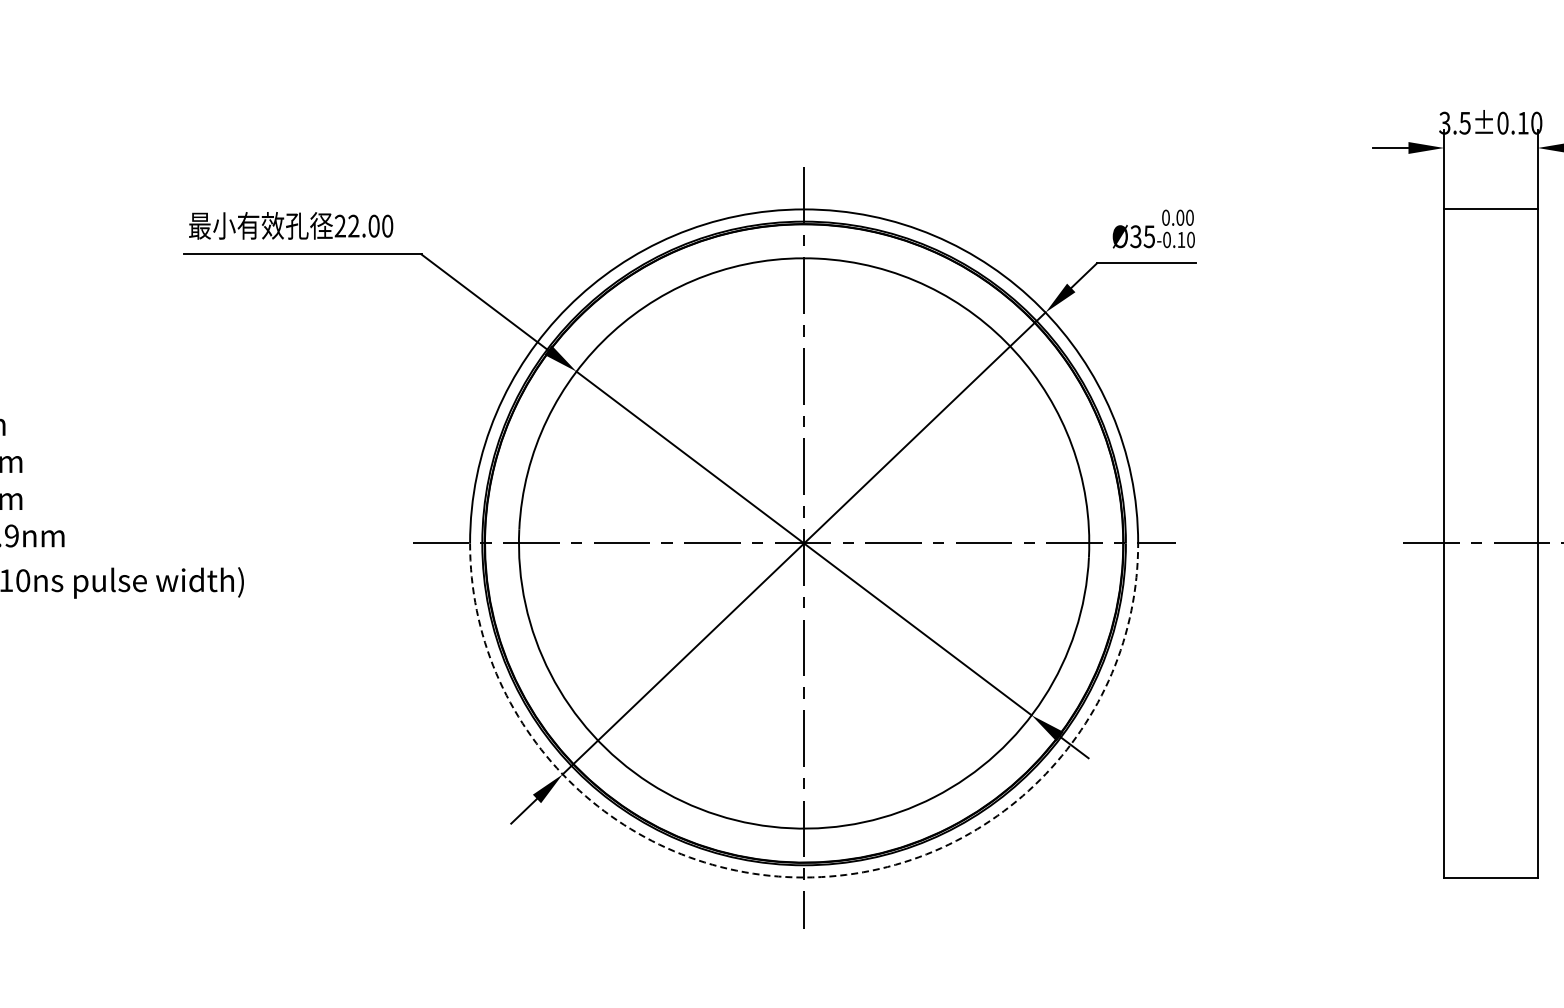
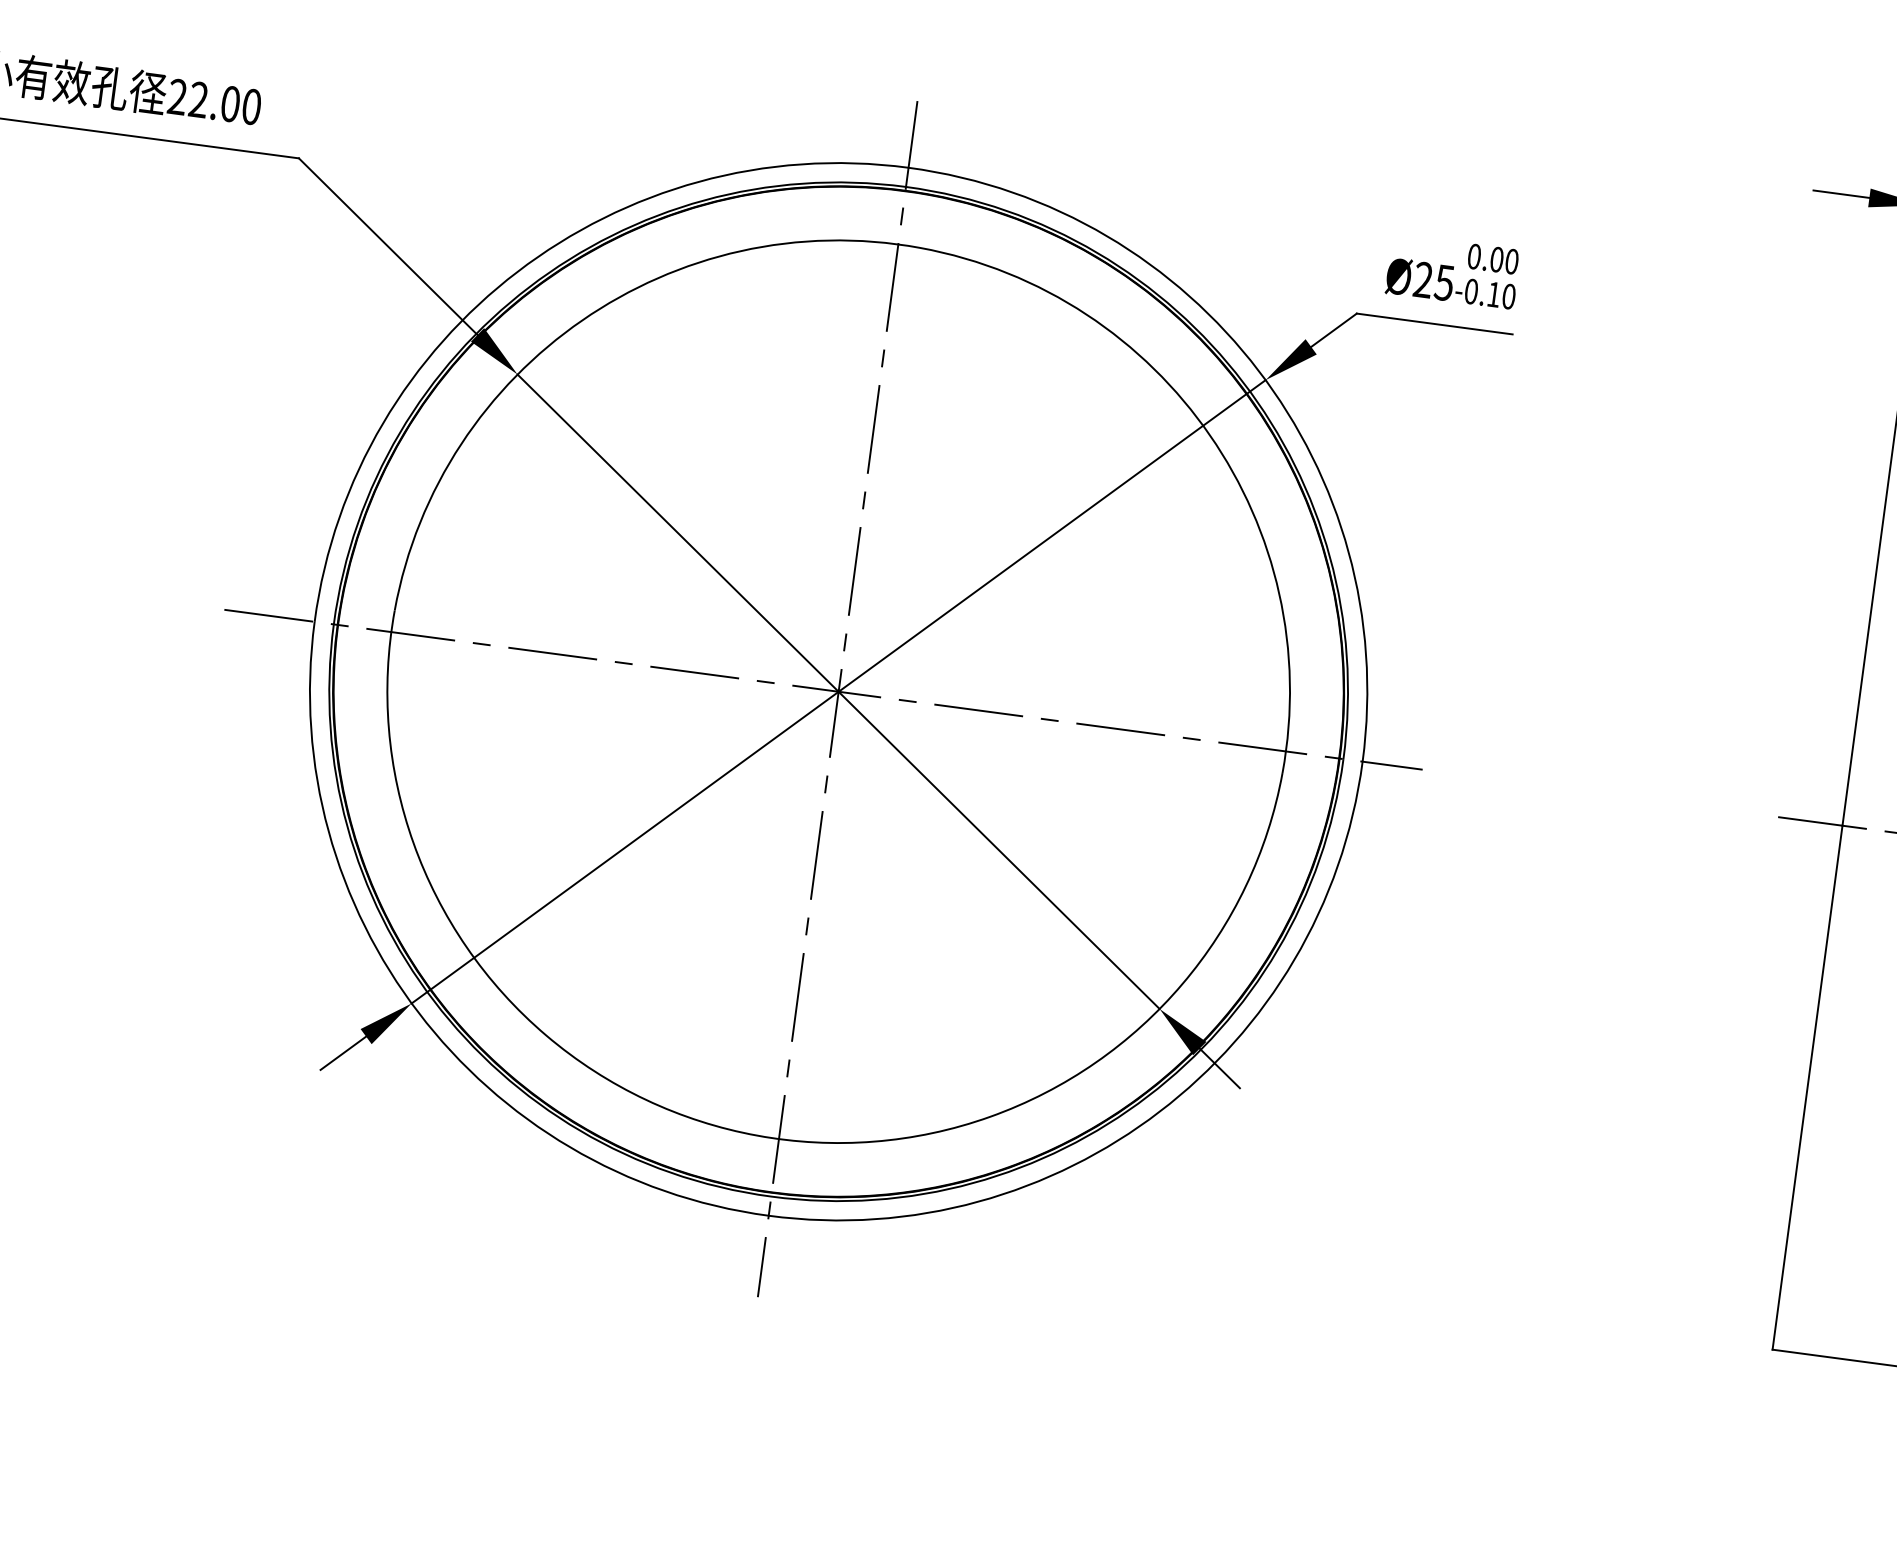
text: (1135, 236) -> (1422, 279), Ø35 -> Ø25
arc: (804, 877) -> (769, 1215), dashed -> solid

